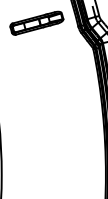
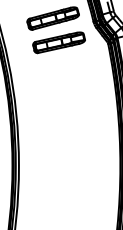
part: (42, 47) -> (58, 42), added

